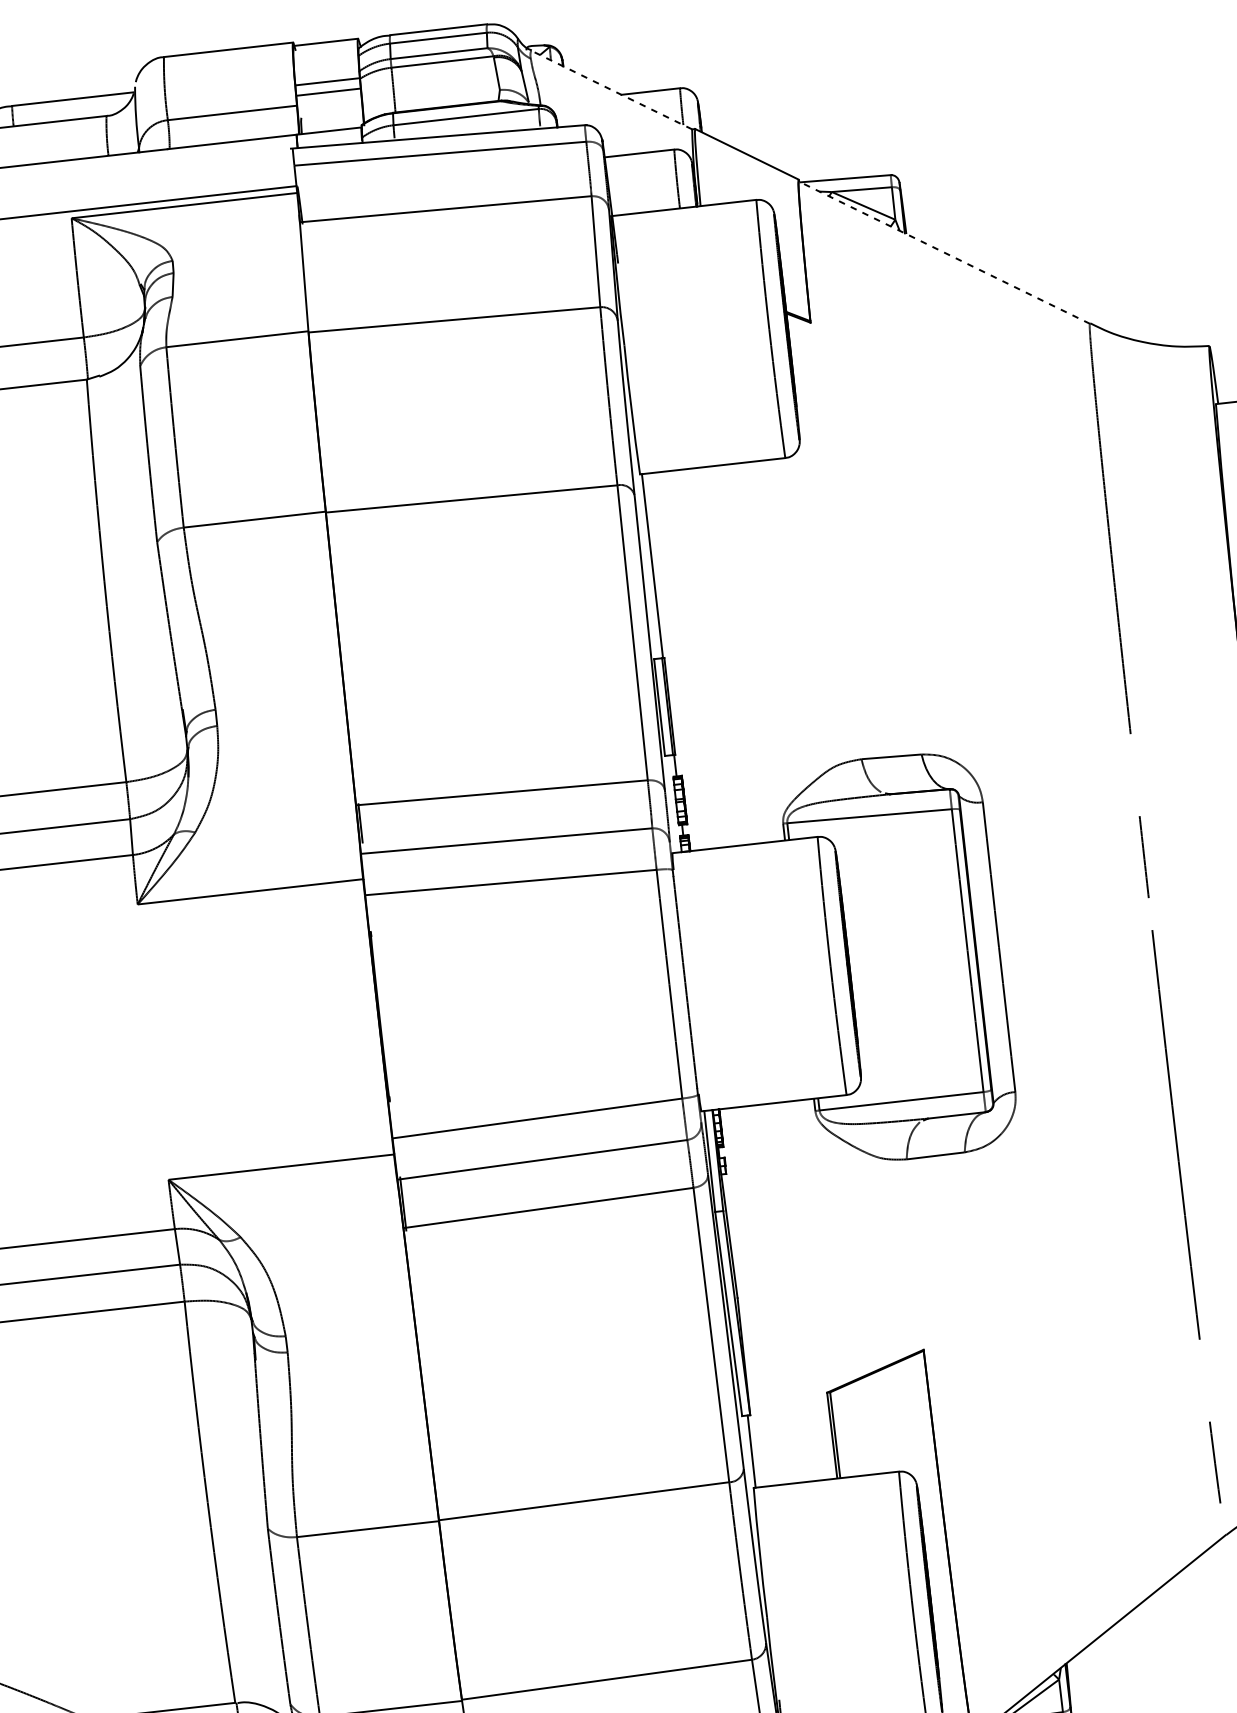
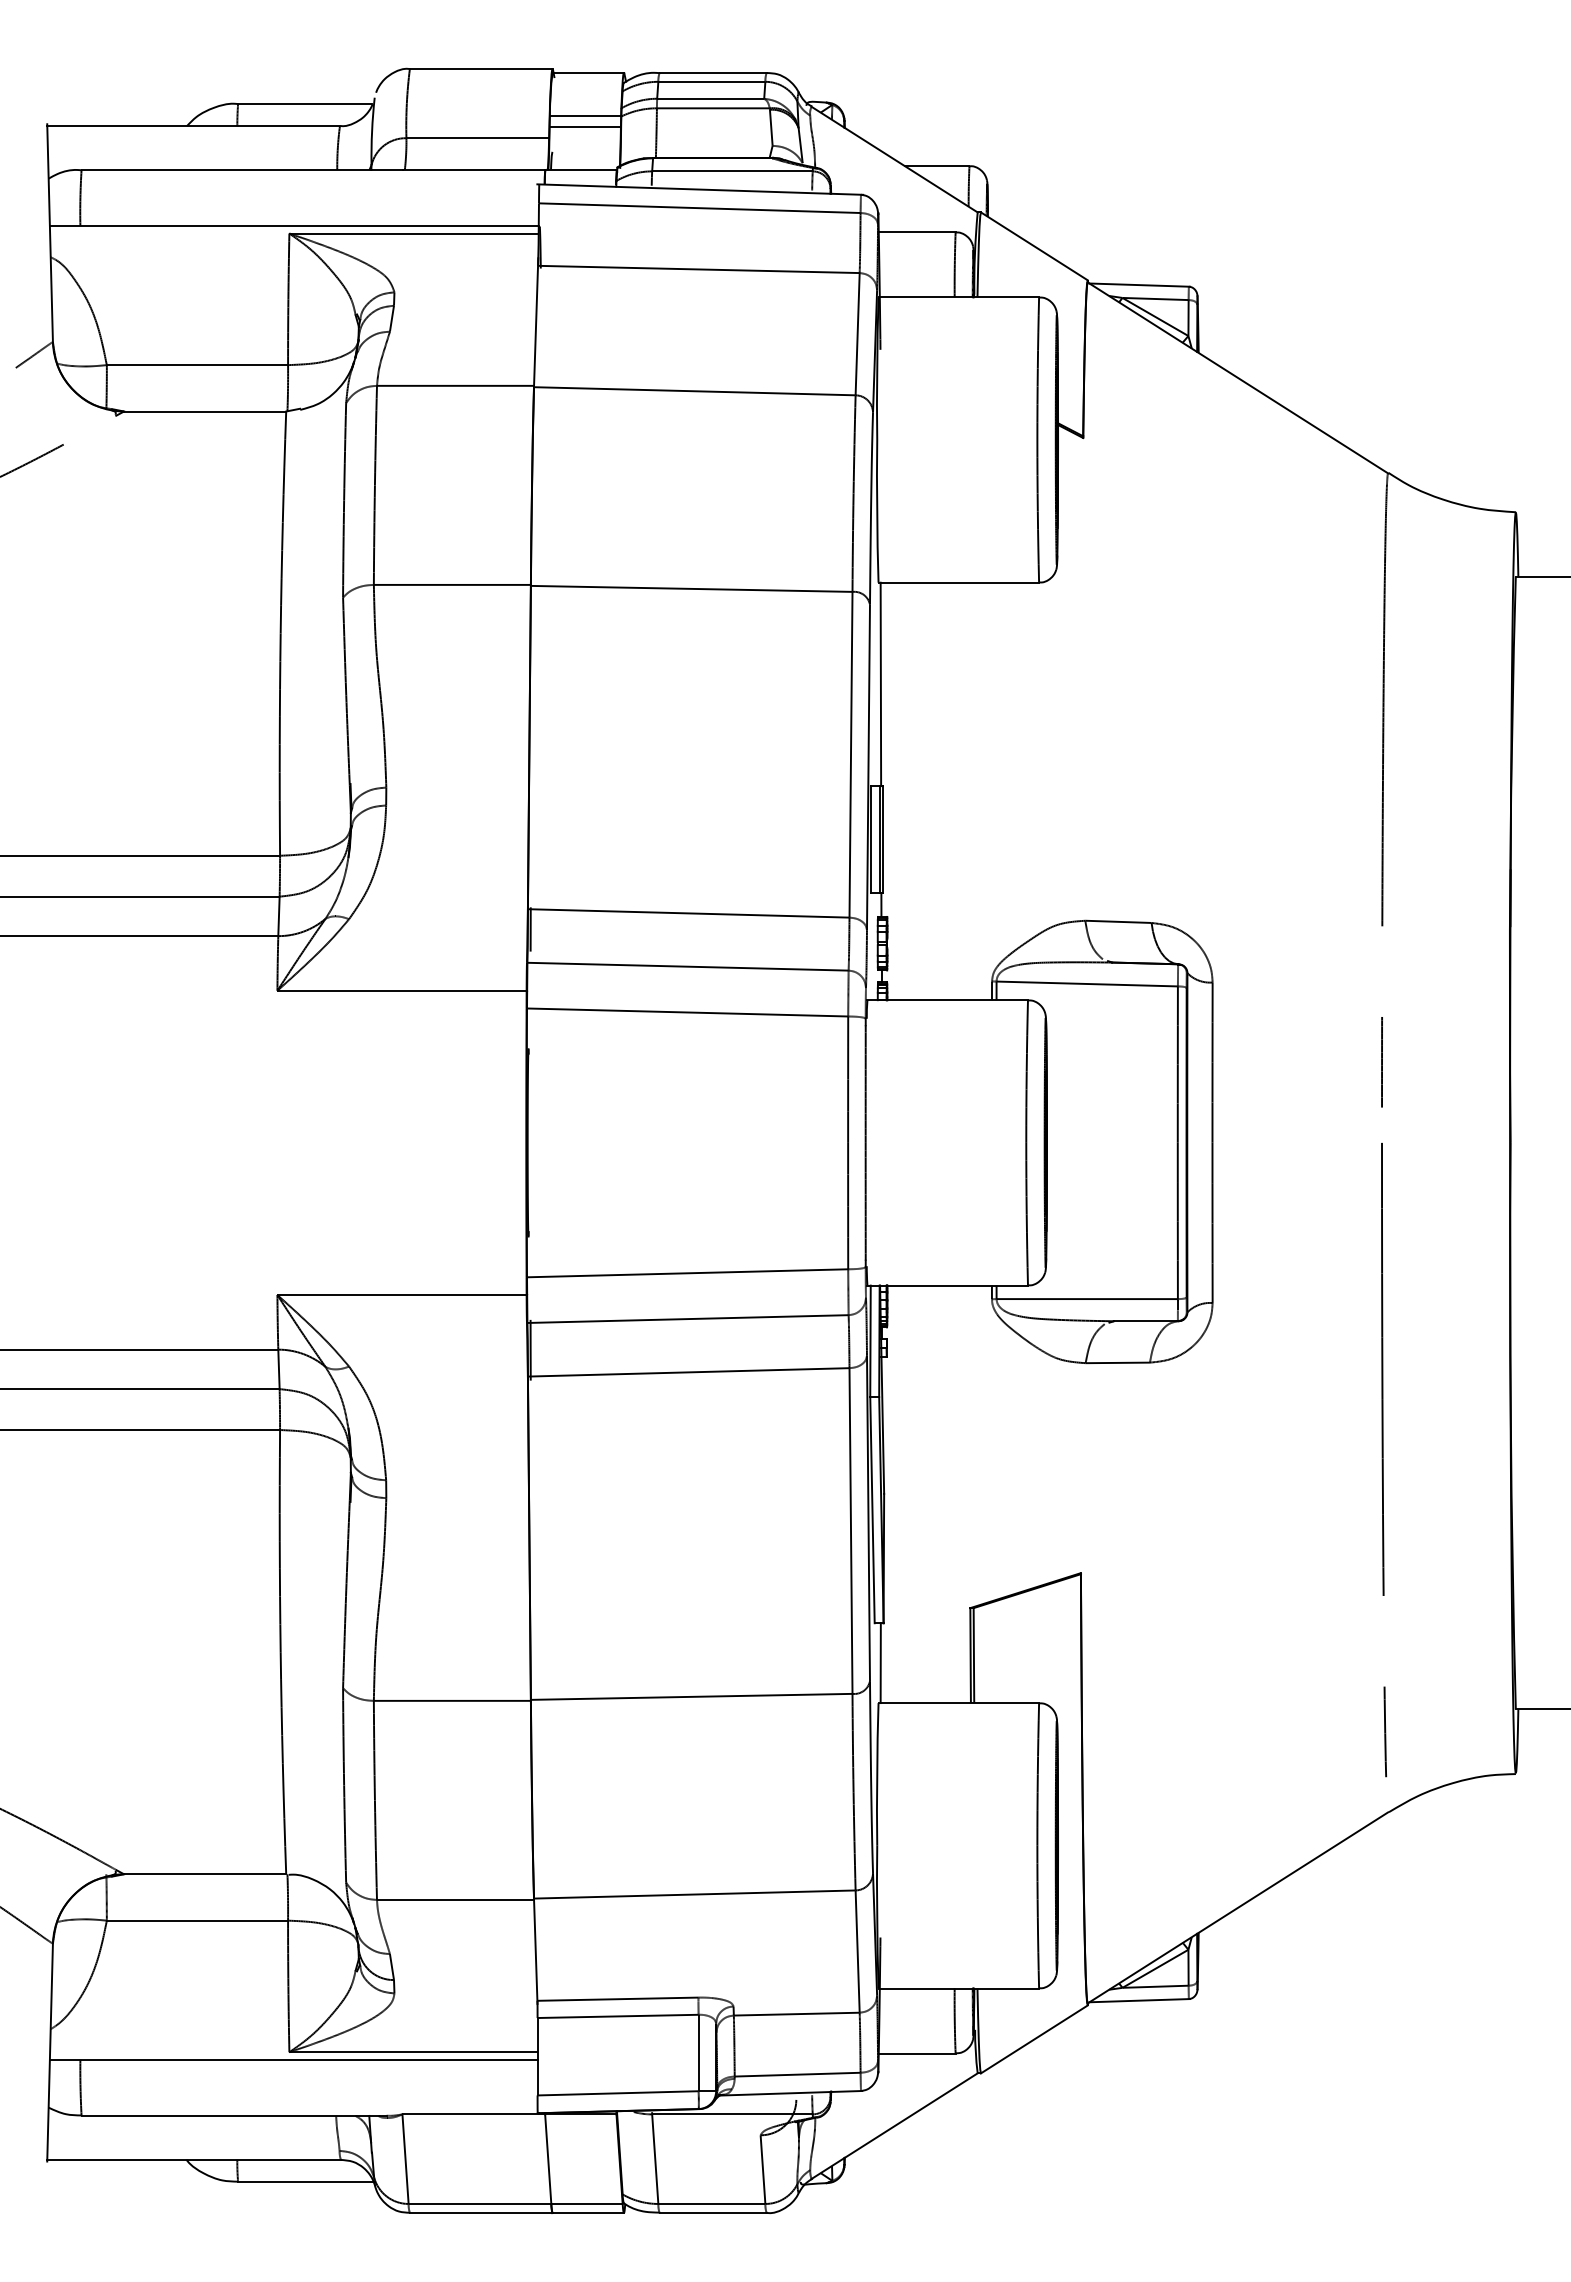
line: (611, 89) -> (894, 159), dashed -> solid
line: (943, 252) -> (1237, 377), dashed -> solid

